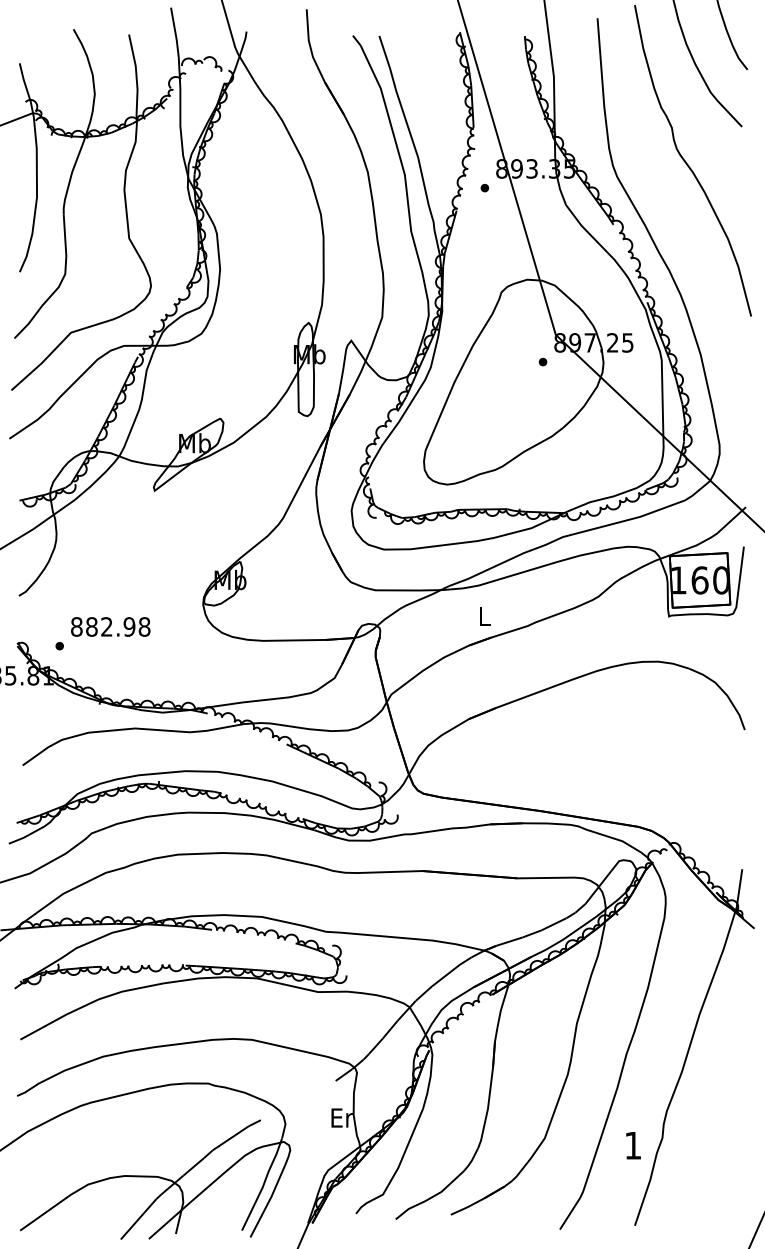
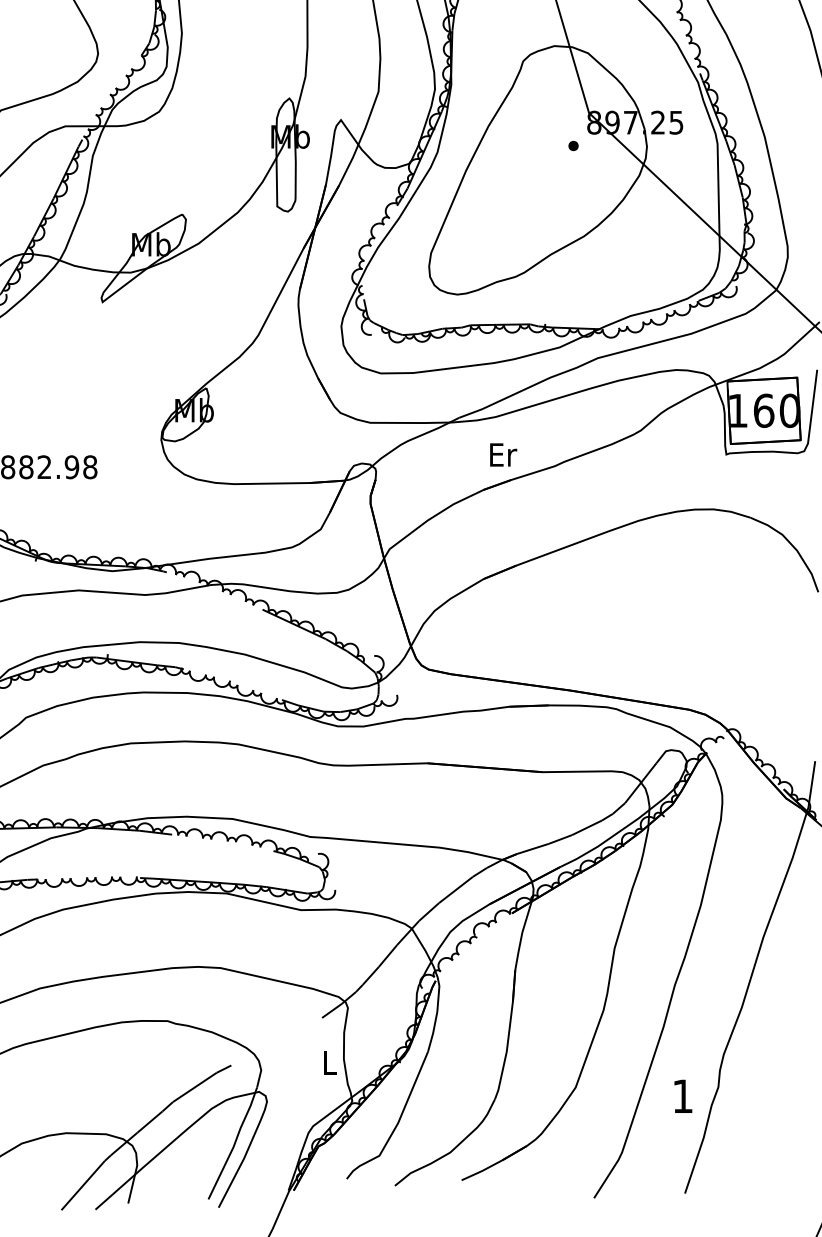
text: (485, 616) -> (503, 454), L -> Er
text: (341, 1117) -> (329, 1062), Er -> L

